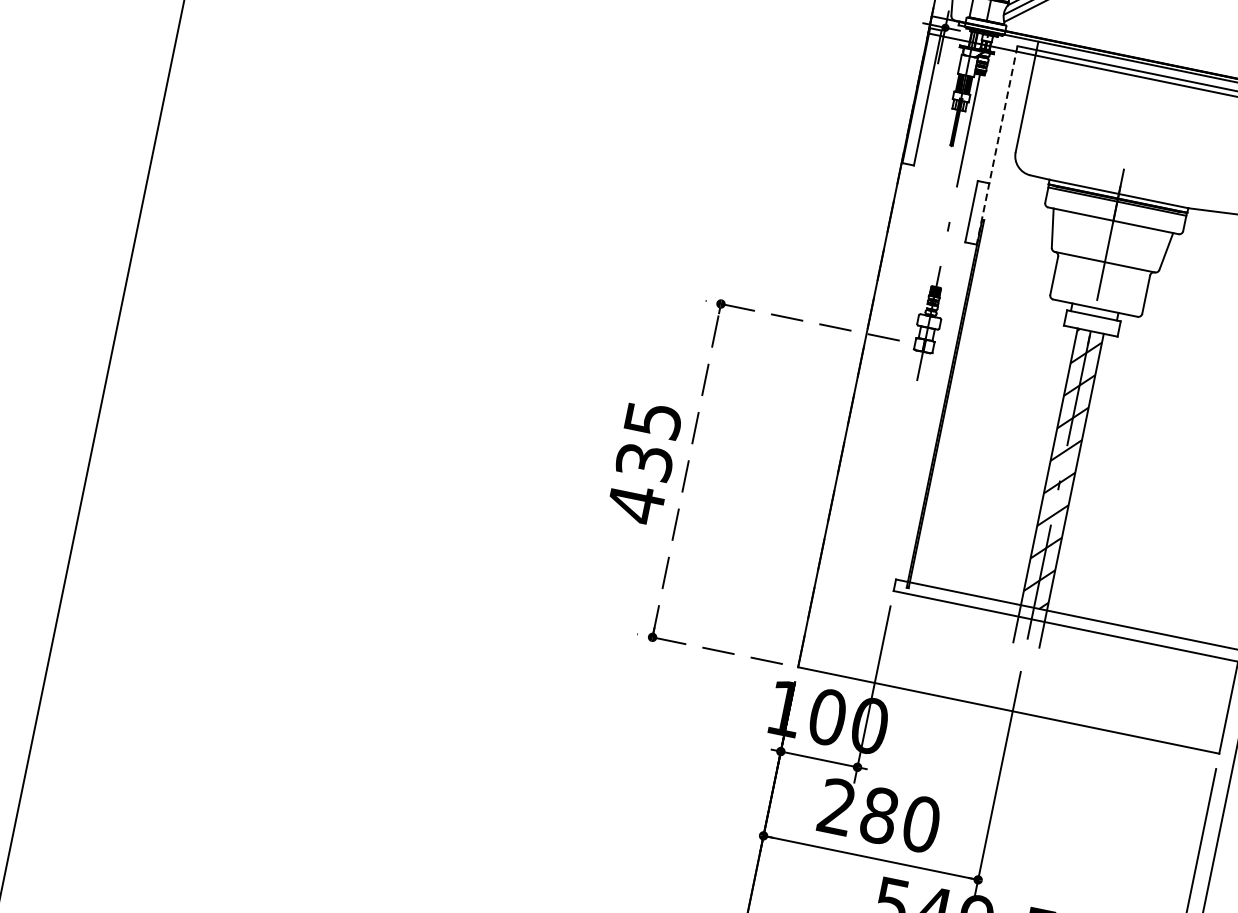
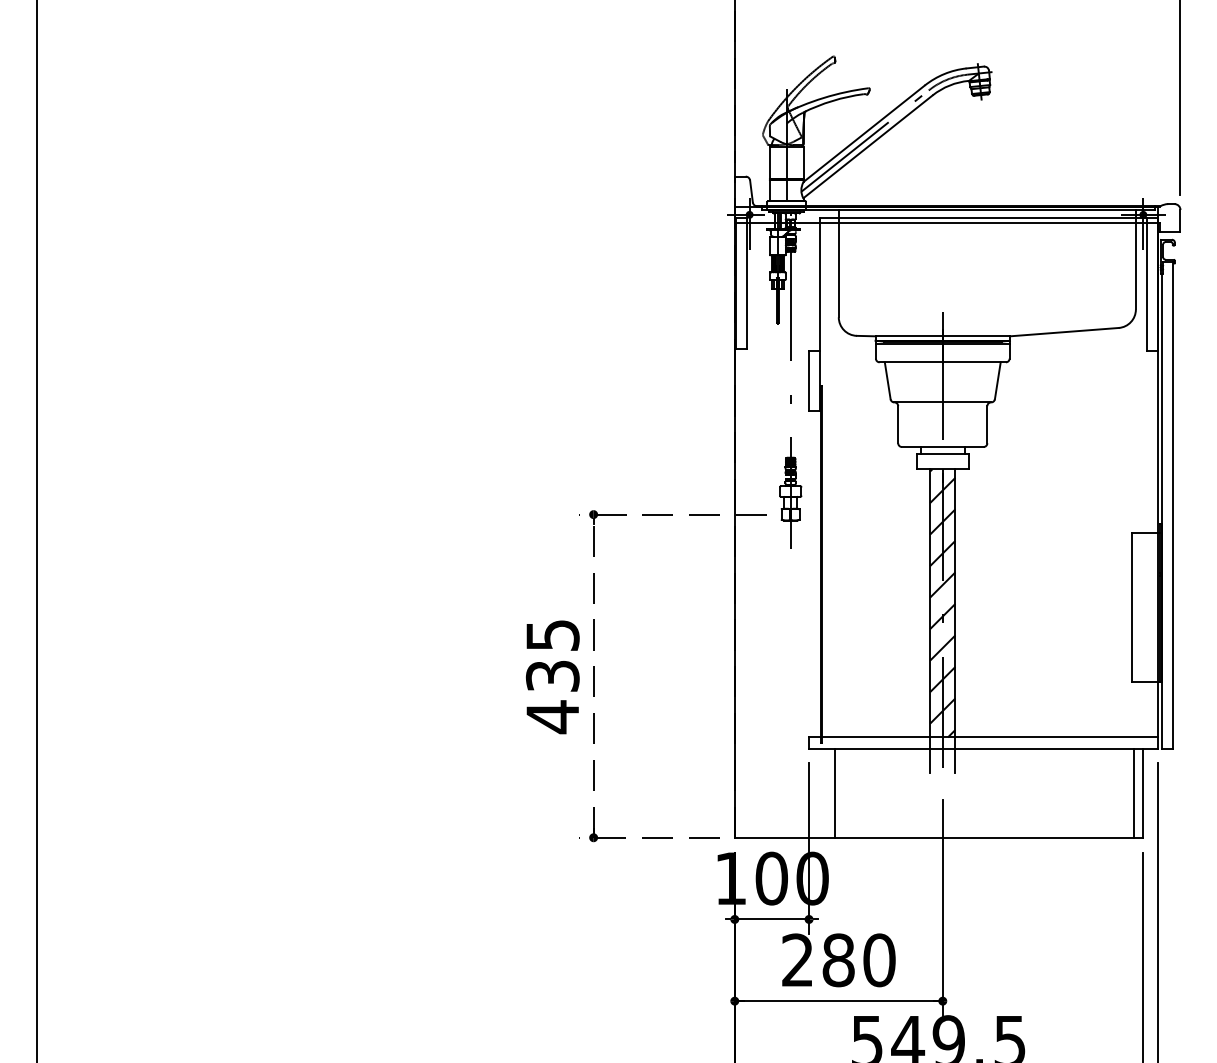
line: (997, 145) -> (820, 314), dashed -> solid
line: (910, 641) -> (834, 792), added
line: (1220, 705) -> (1134, 792), added

